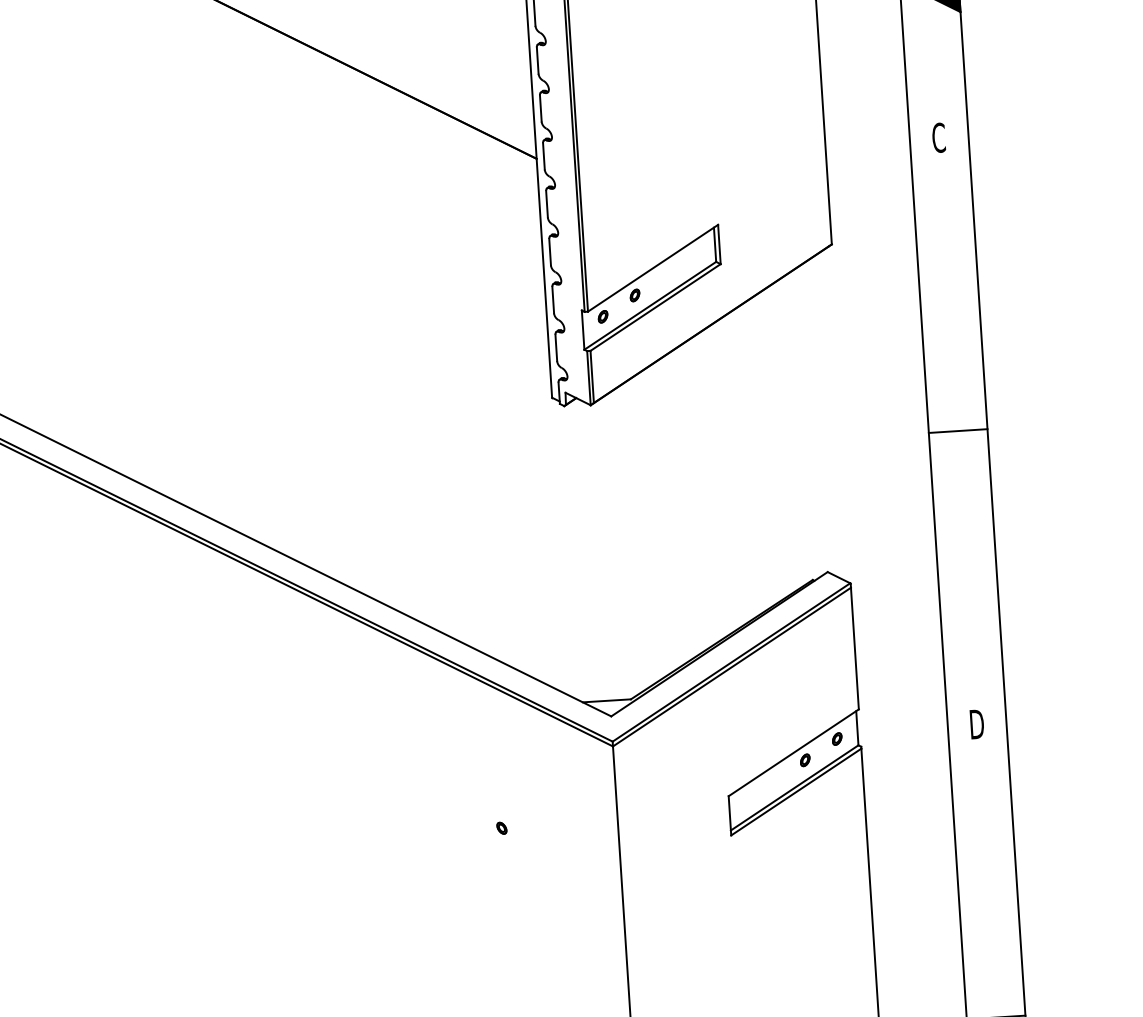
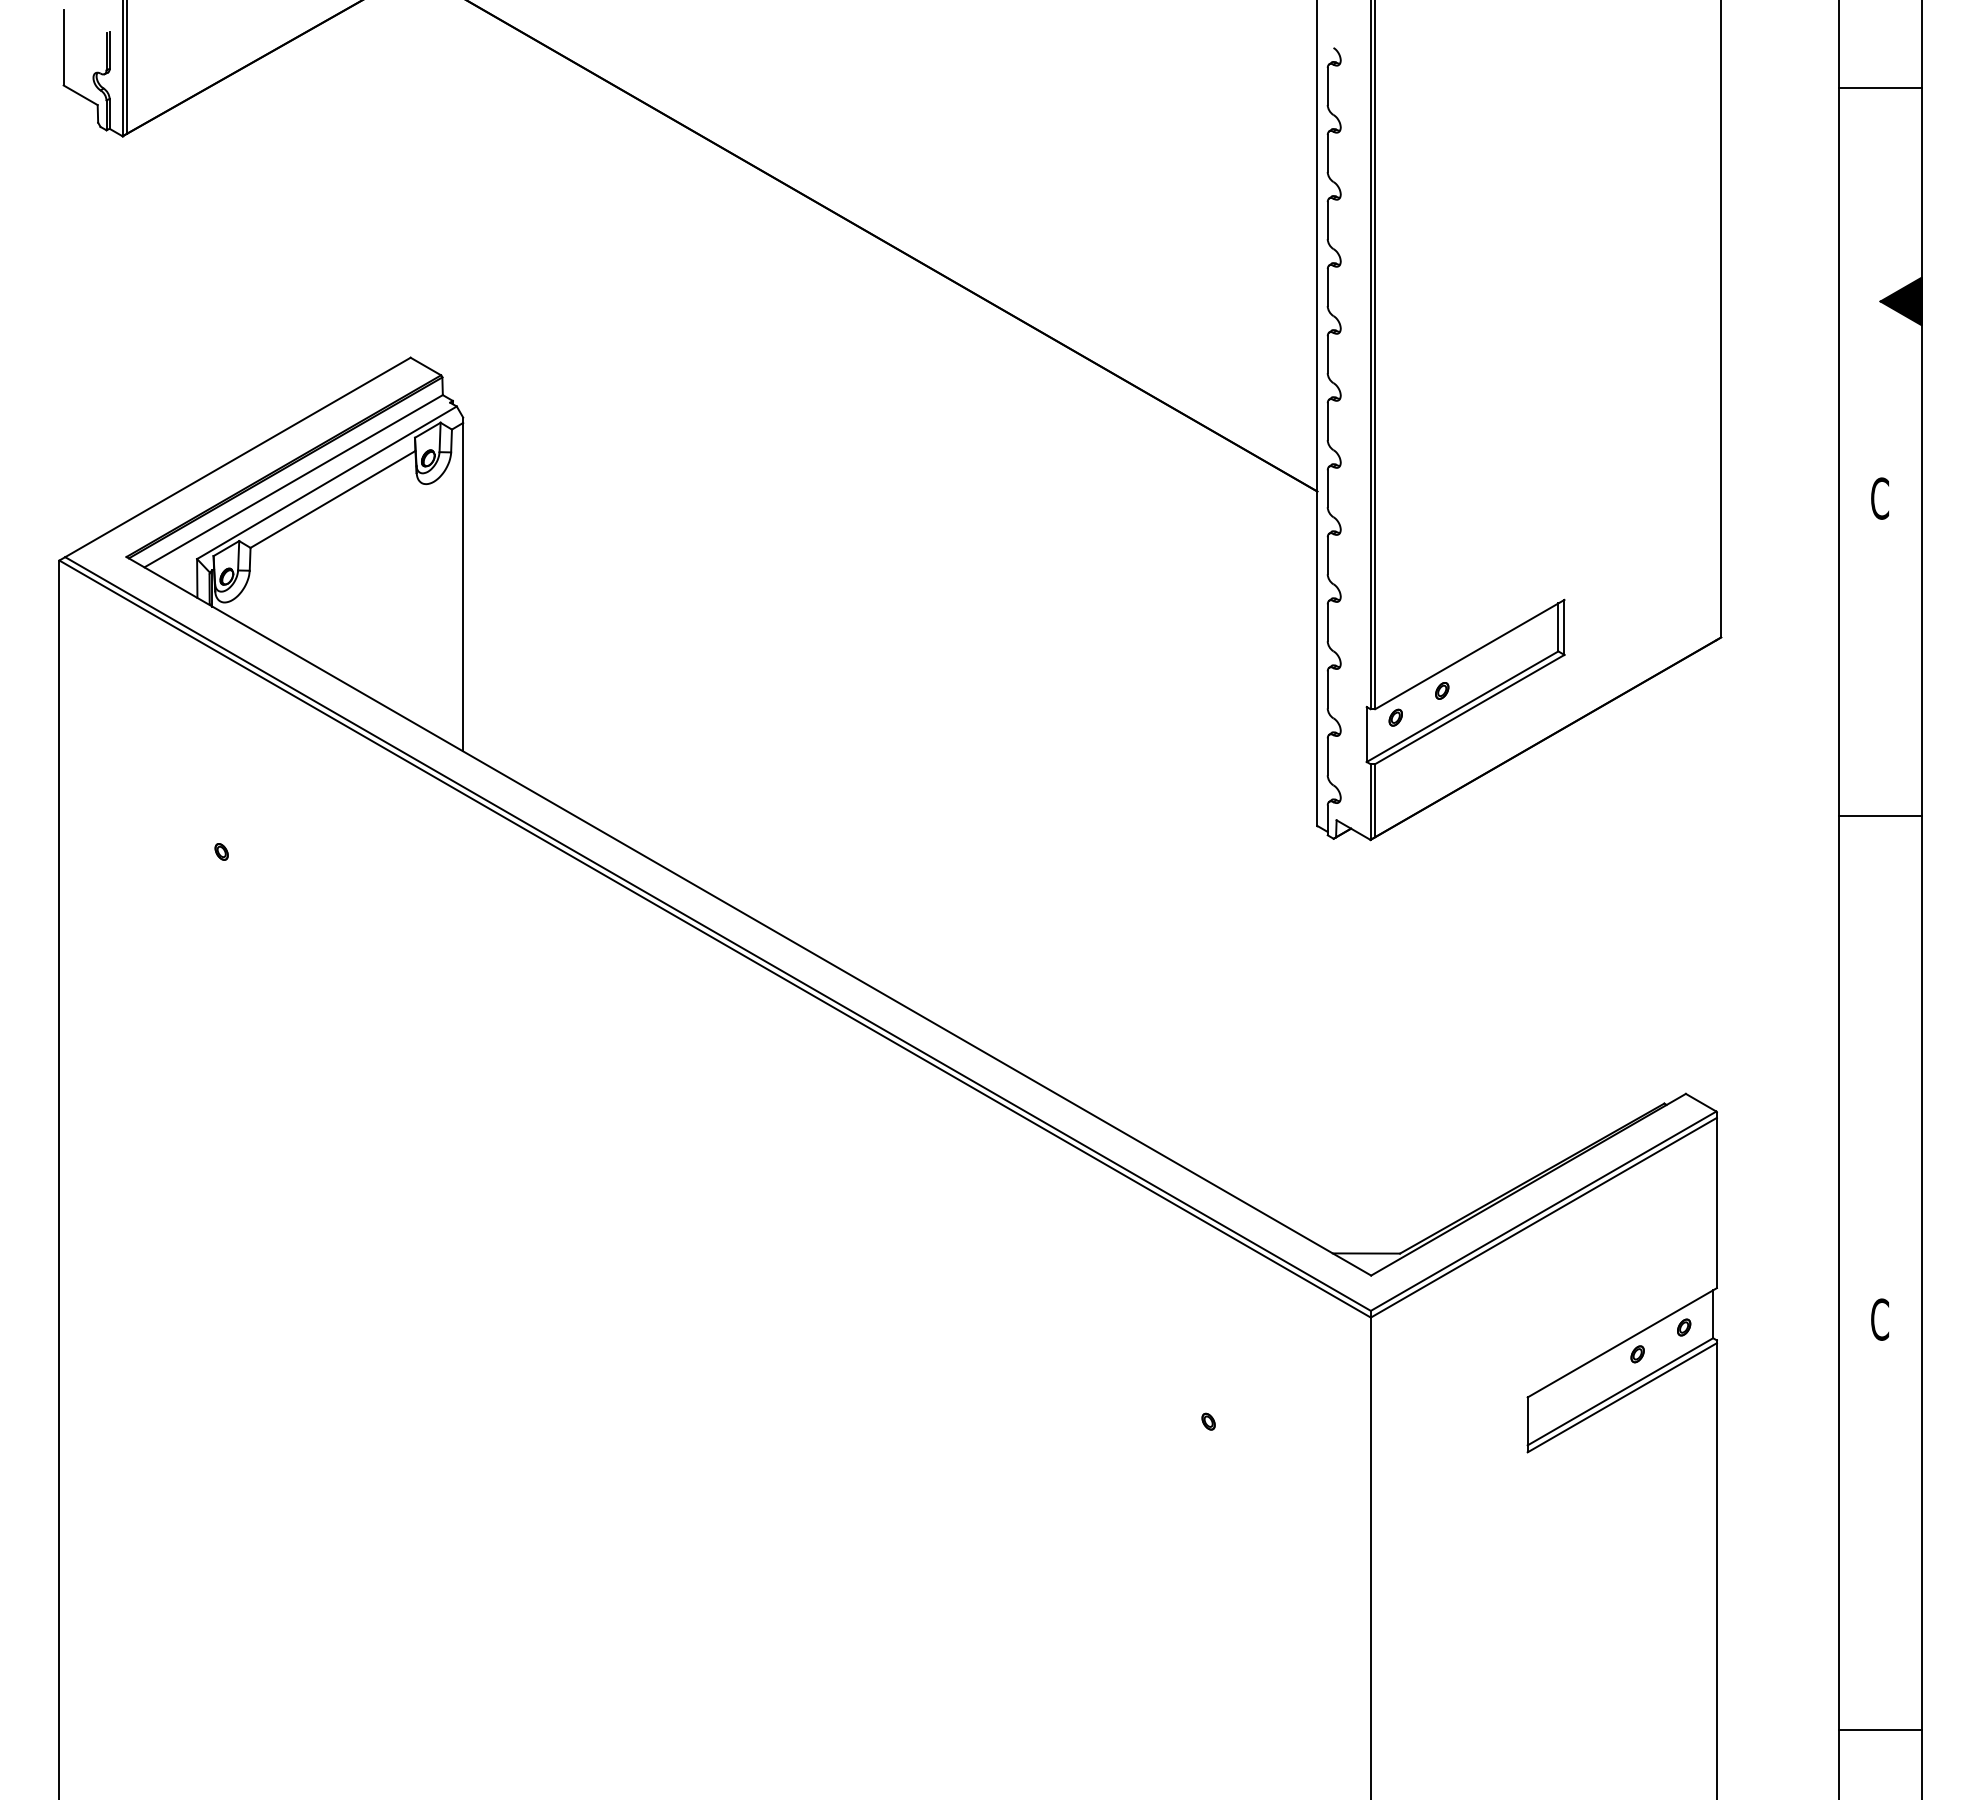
line: (958, 431) -> (1880, 816), moved
text: (977, 724) -> (1880, 1319), D -> C

